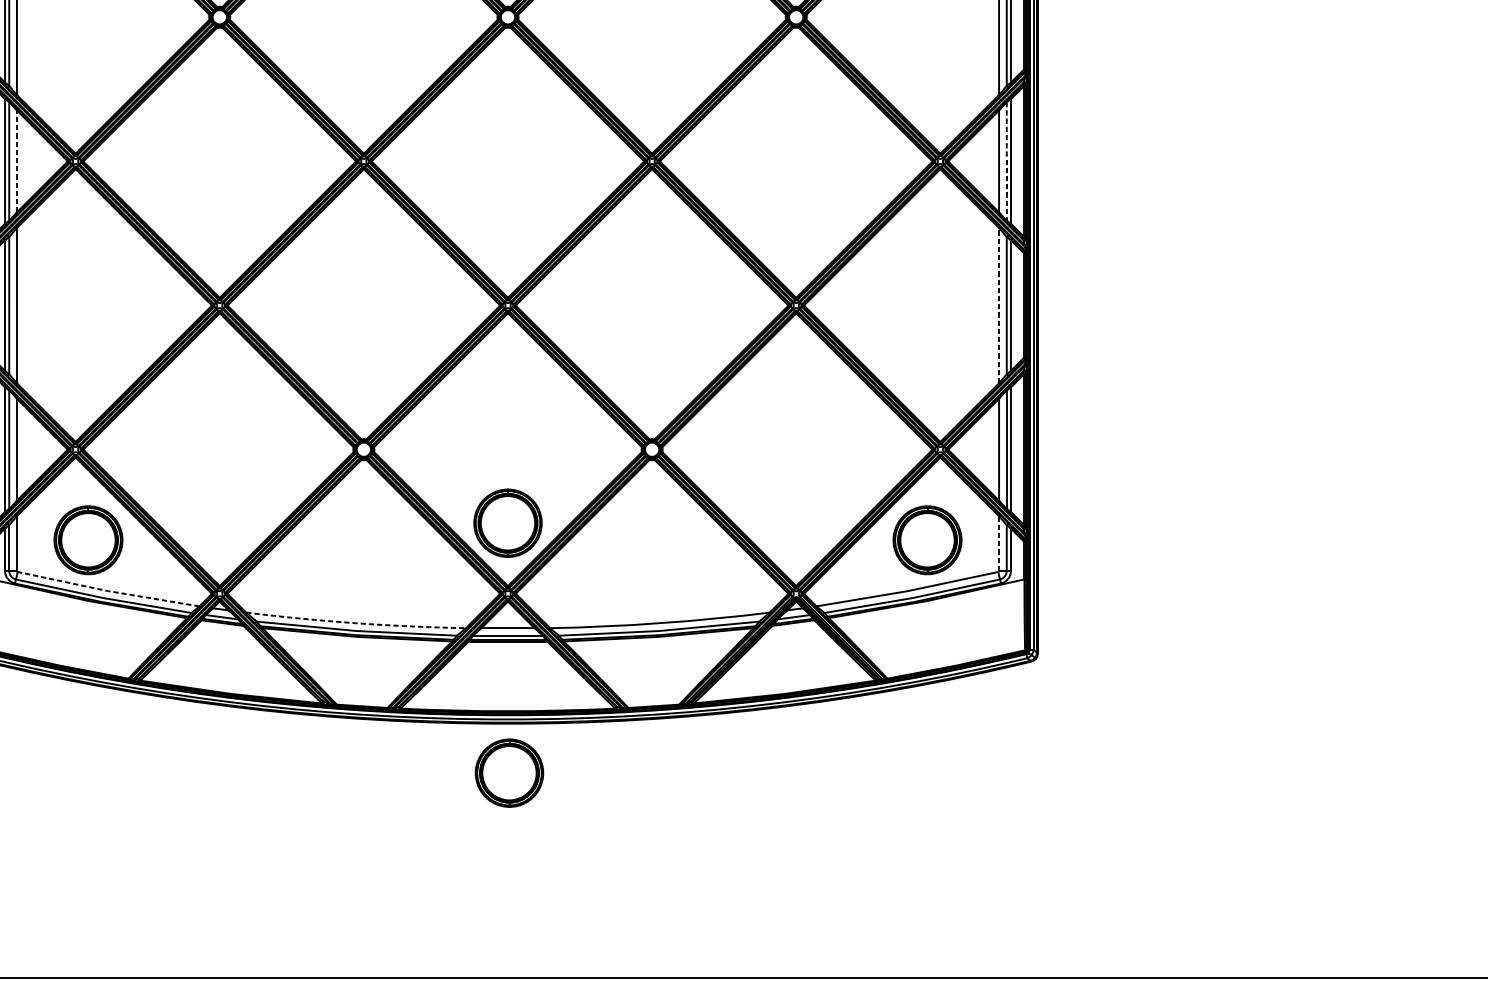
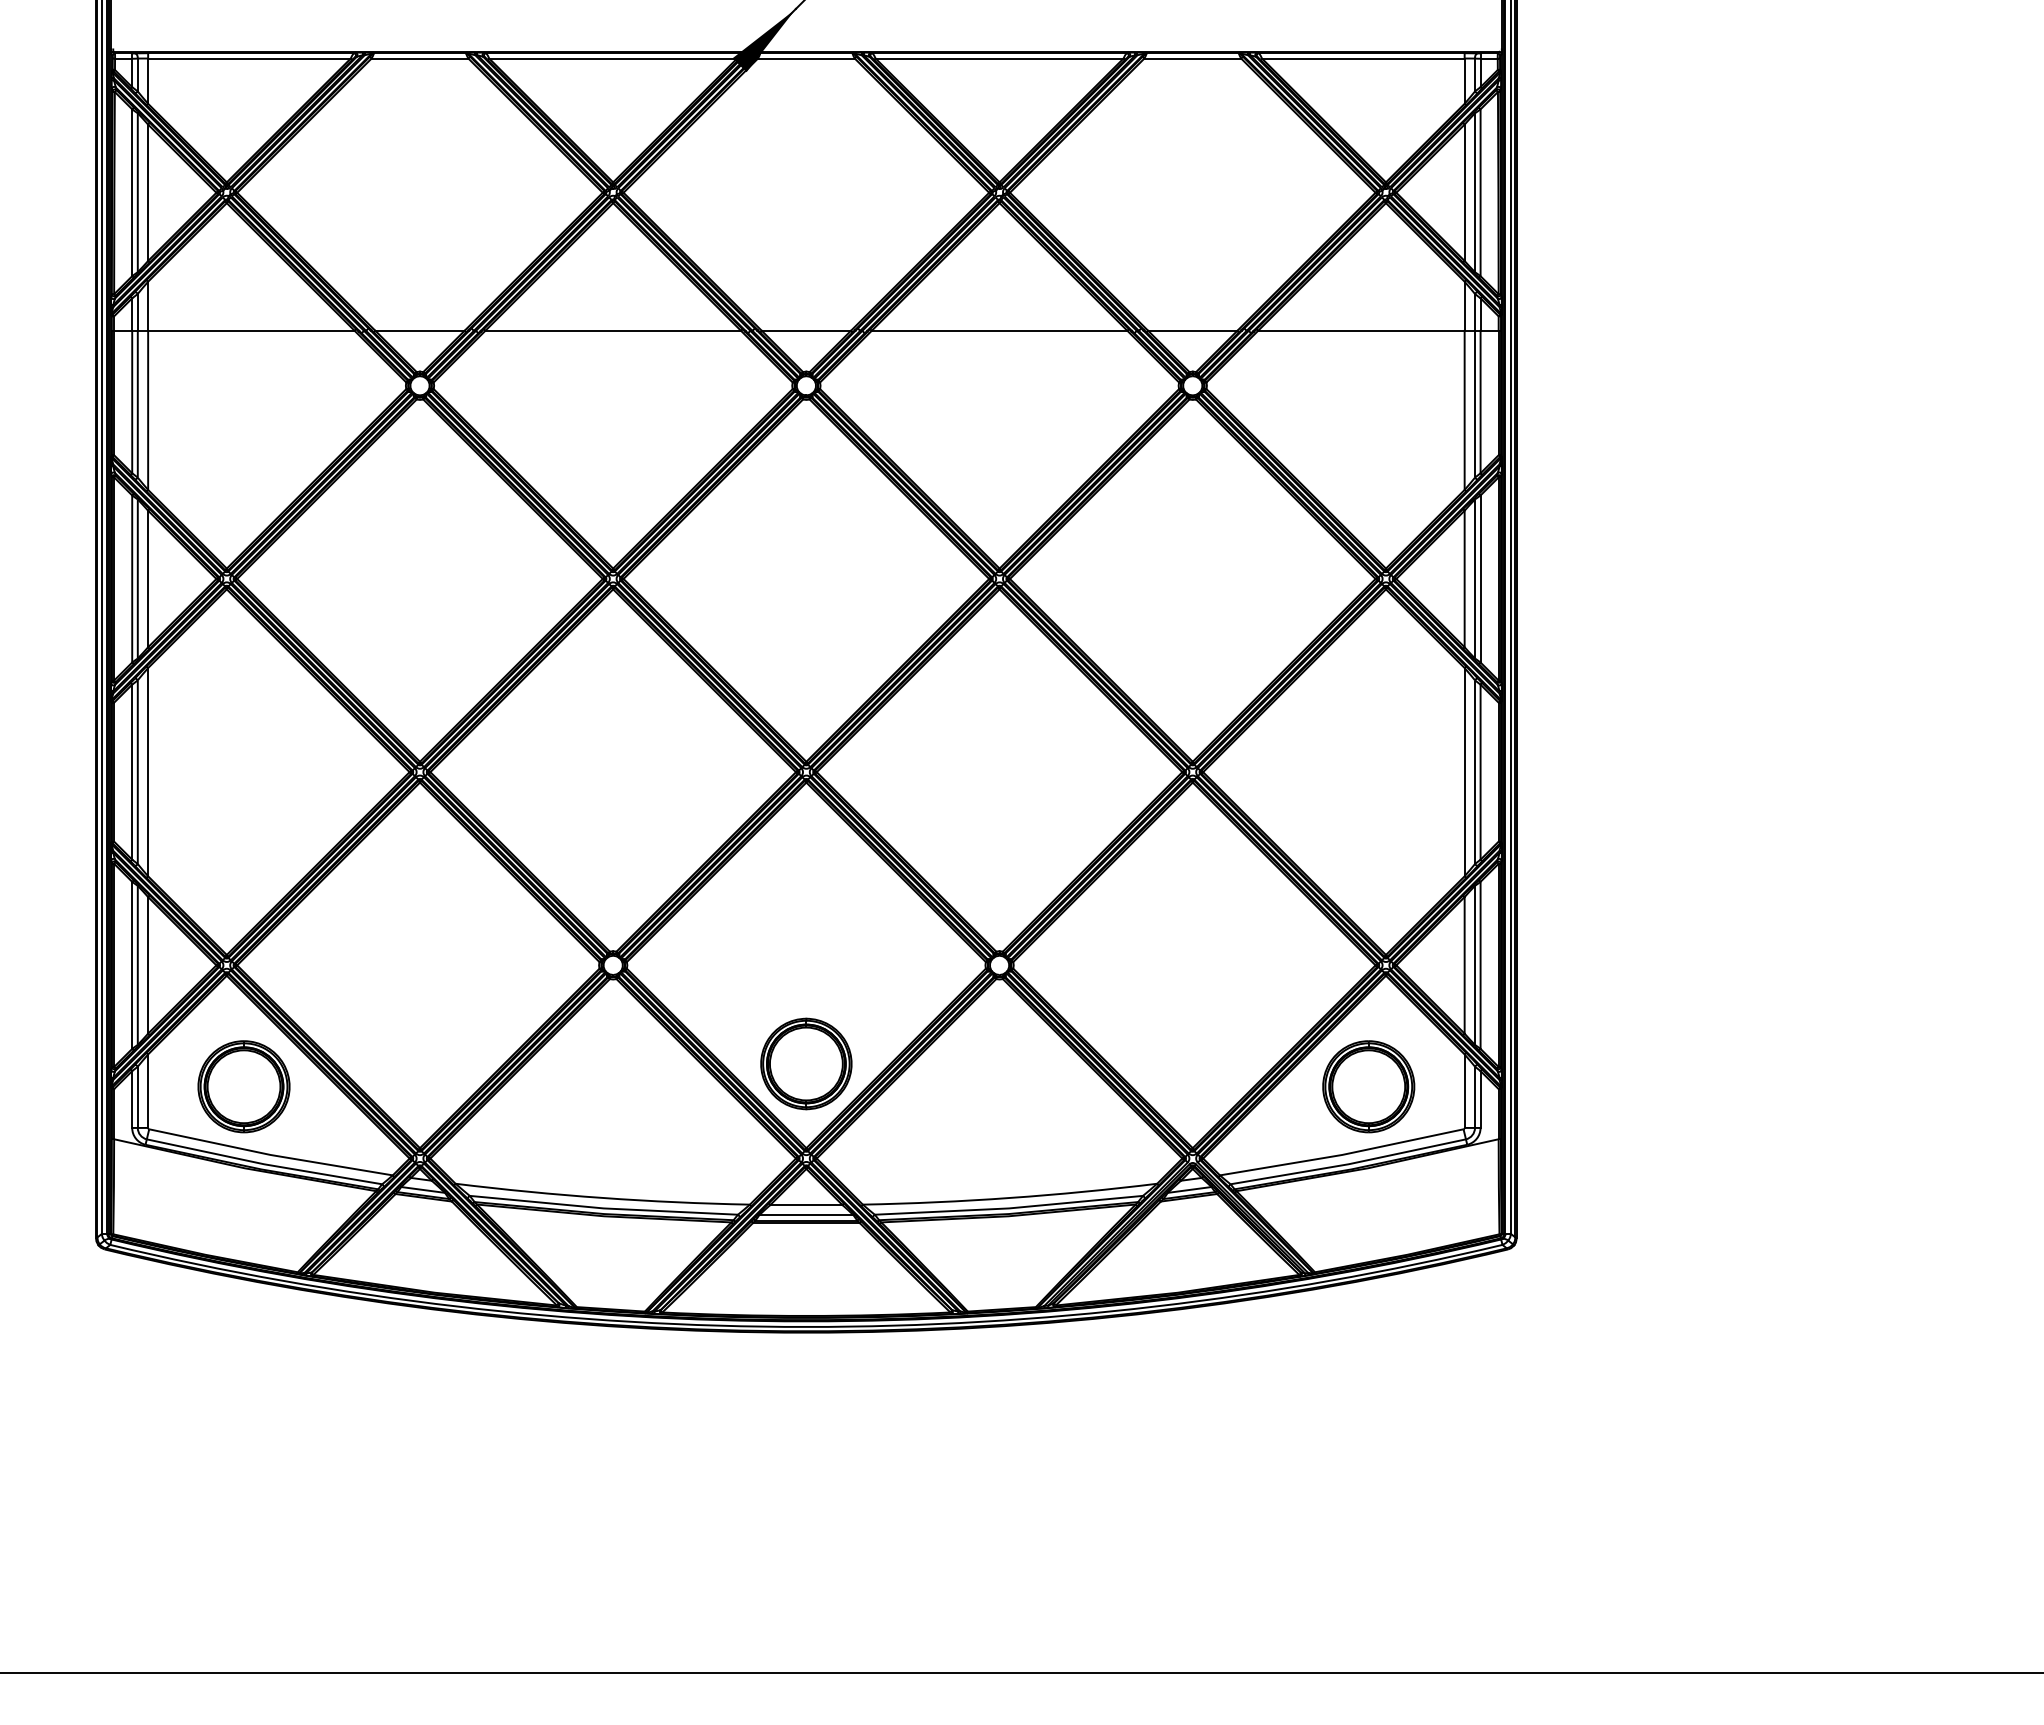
line: (17, 161) -> (148, 578), dashed -> solid
line: (1006, 161) -> (1474, 578), dashed -> solid
line: (998, 305) -> (1464, 771), dashed -> solid
line: (998, 543) -> (1464, 1091), dashed -> solid
line: (108, 590) -> (270, 1154), dashed -> solid
arc: (355, 622) -> (602, 1197), dashed -> solid
part: (509, 772) -> (808, 1398), removed

